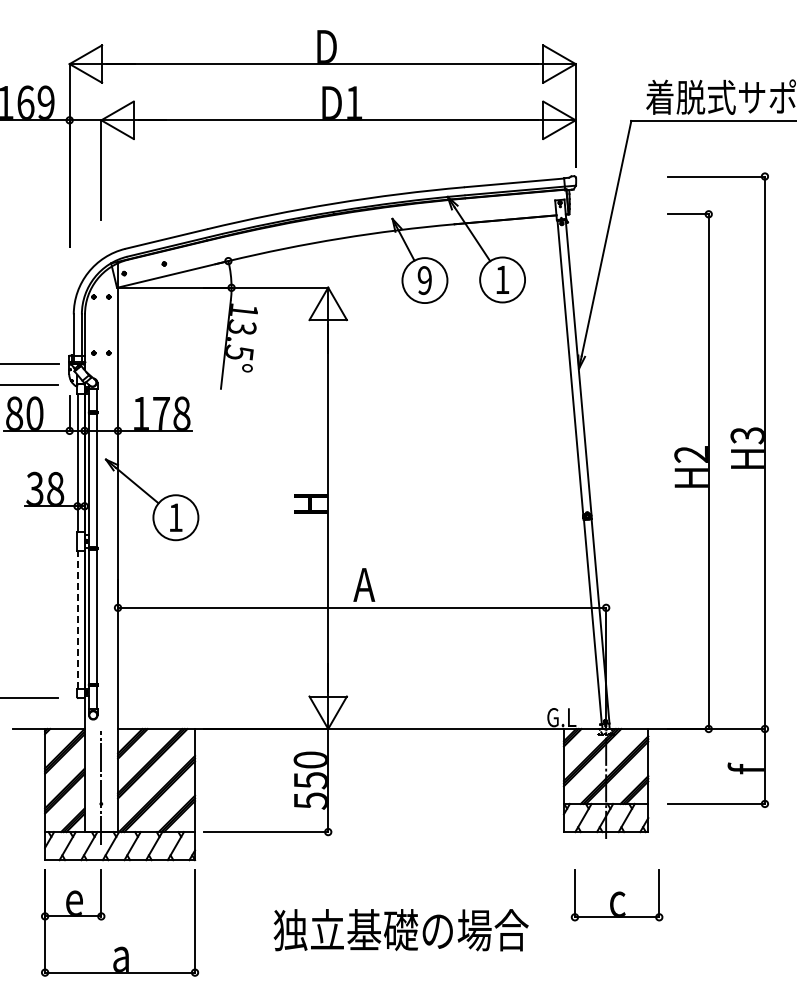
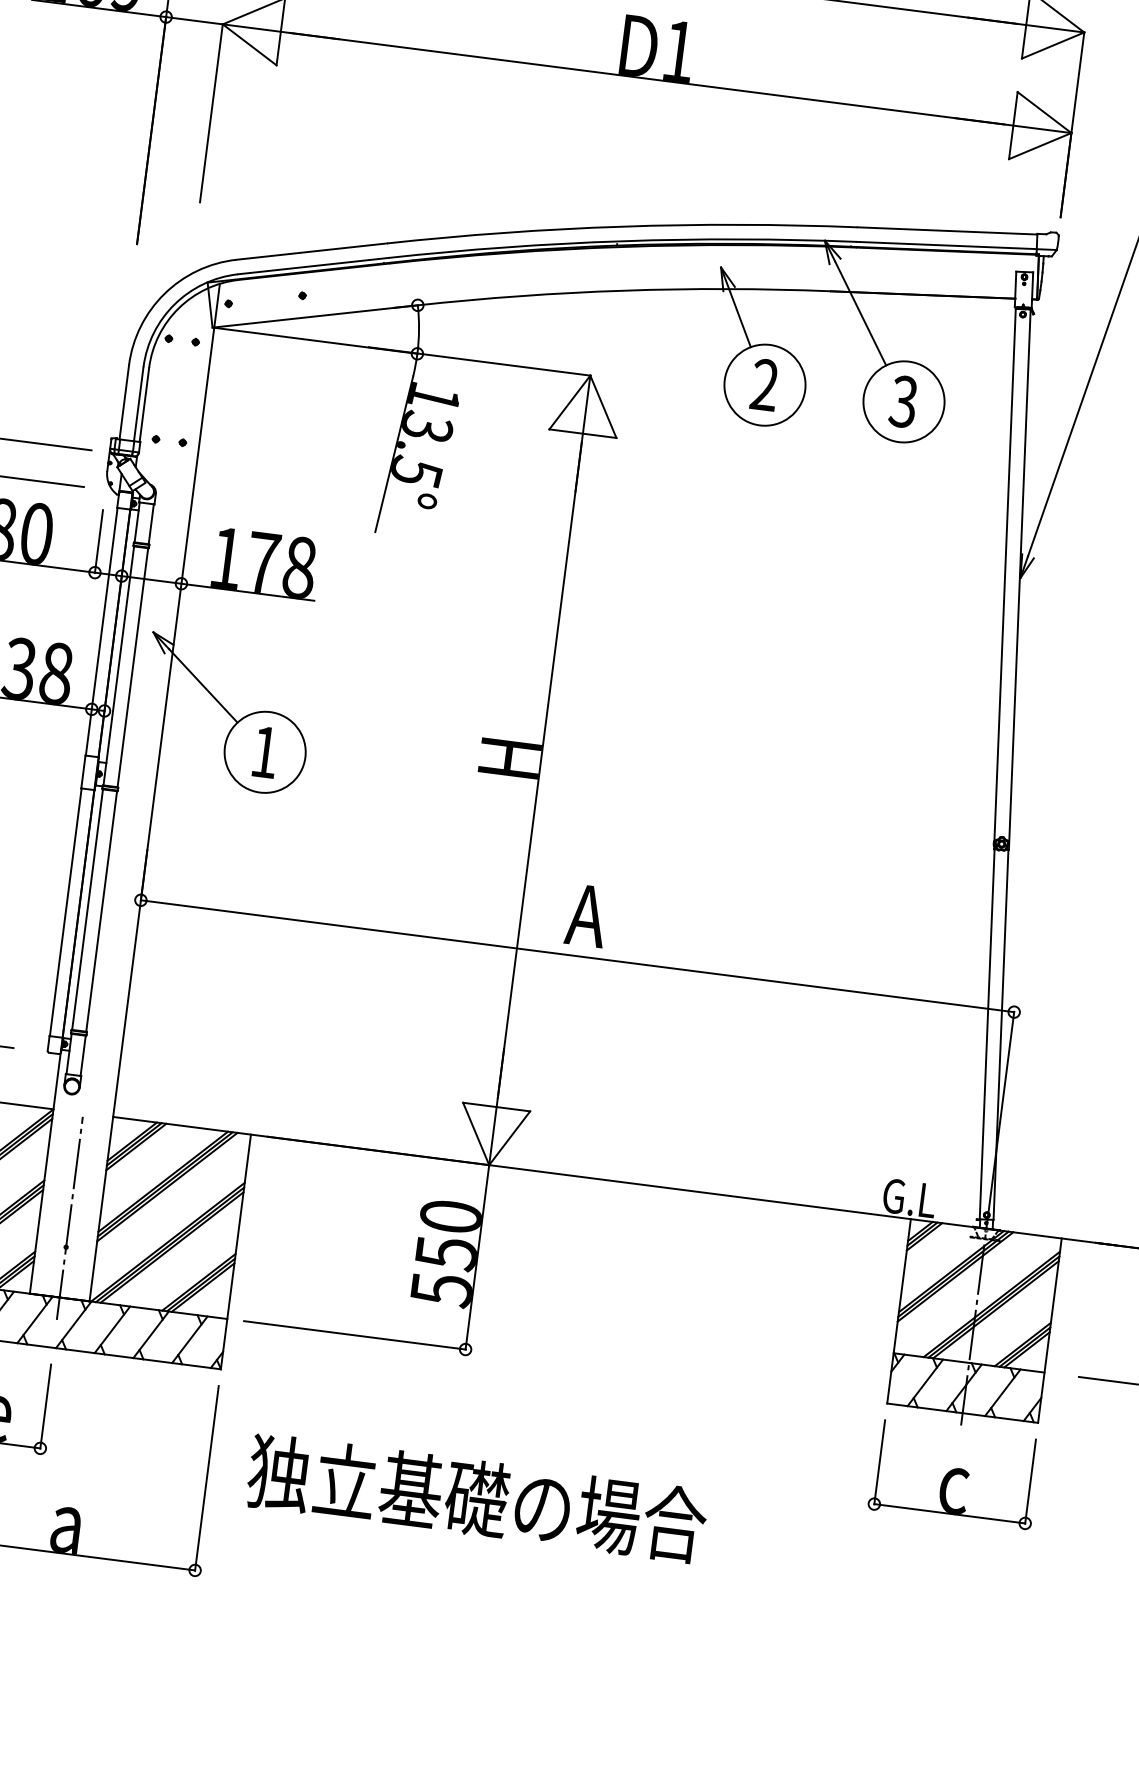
text: (502, 279) -> (903, 401), 1 -> 3
text: (424, 280) -> (764, 384), 9 -> 2
line: (77, 619) -> (65, 911), dashed -> solid
part: (616, 895) -> (953, 1474), moved
text: (400, 930) -> (476, 1498), moved

